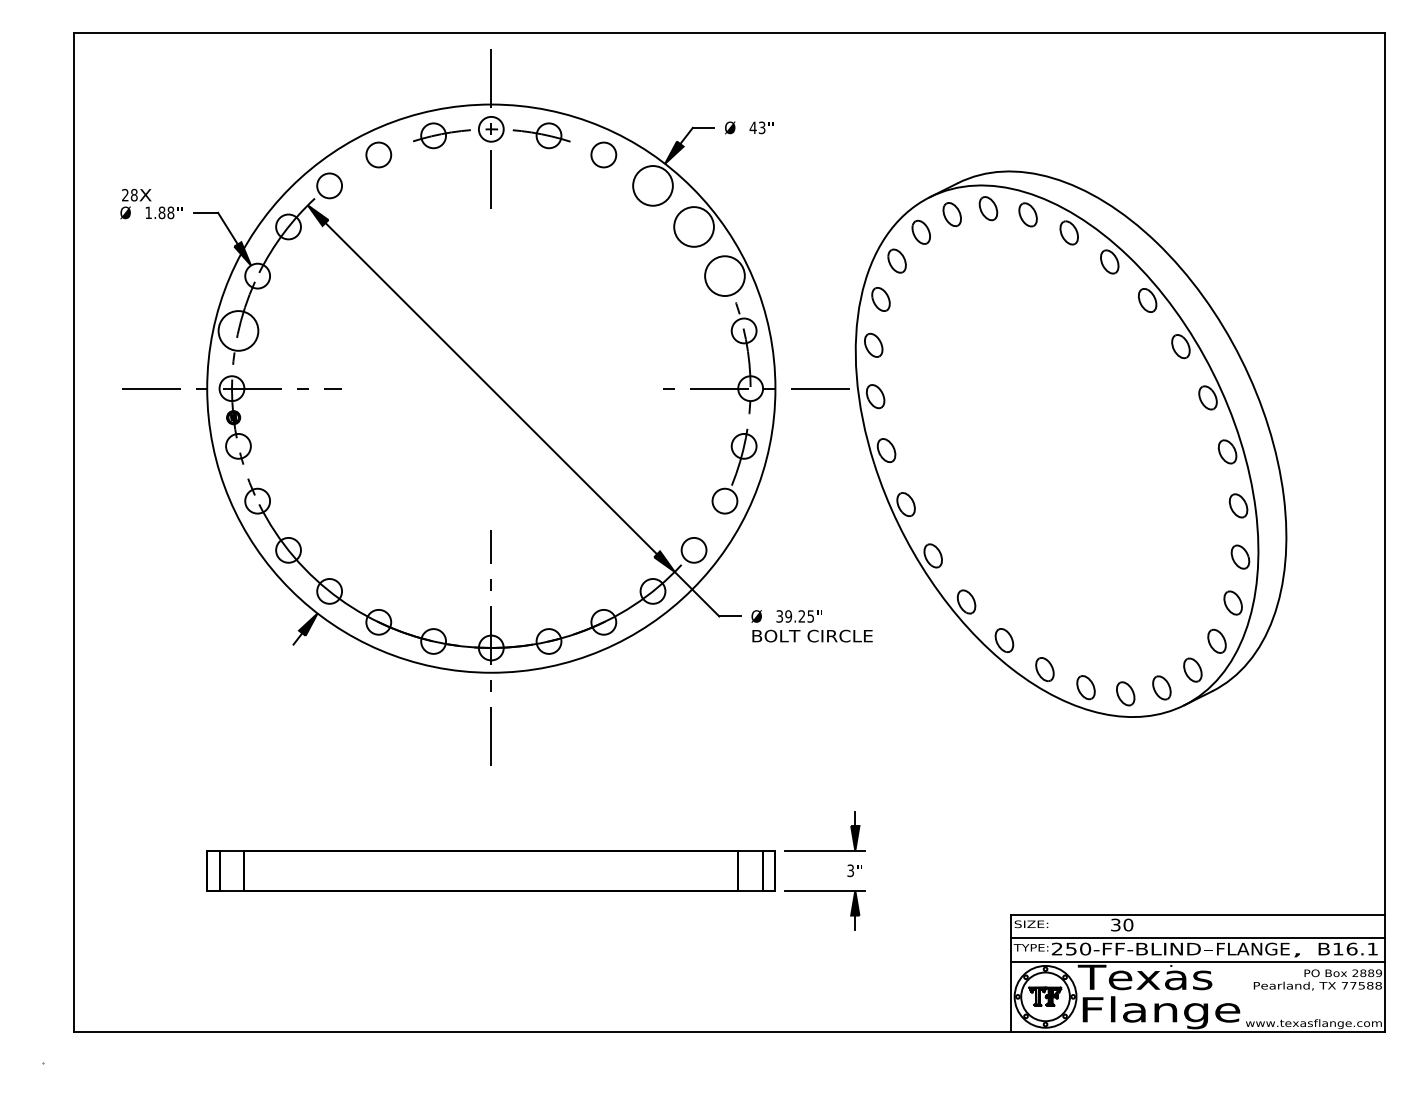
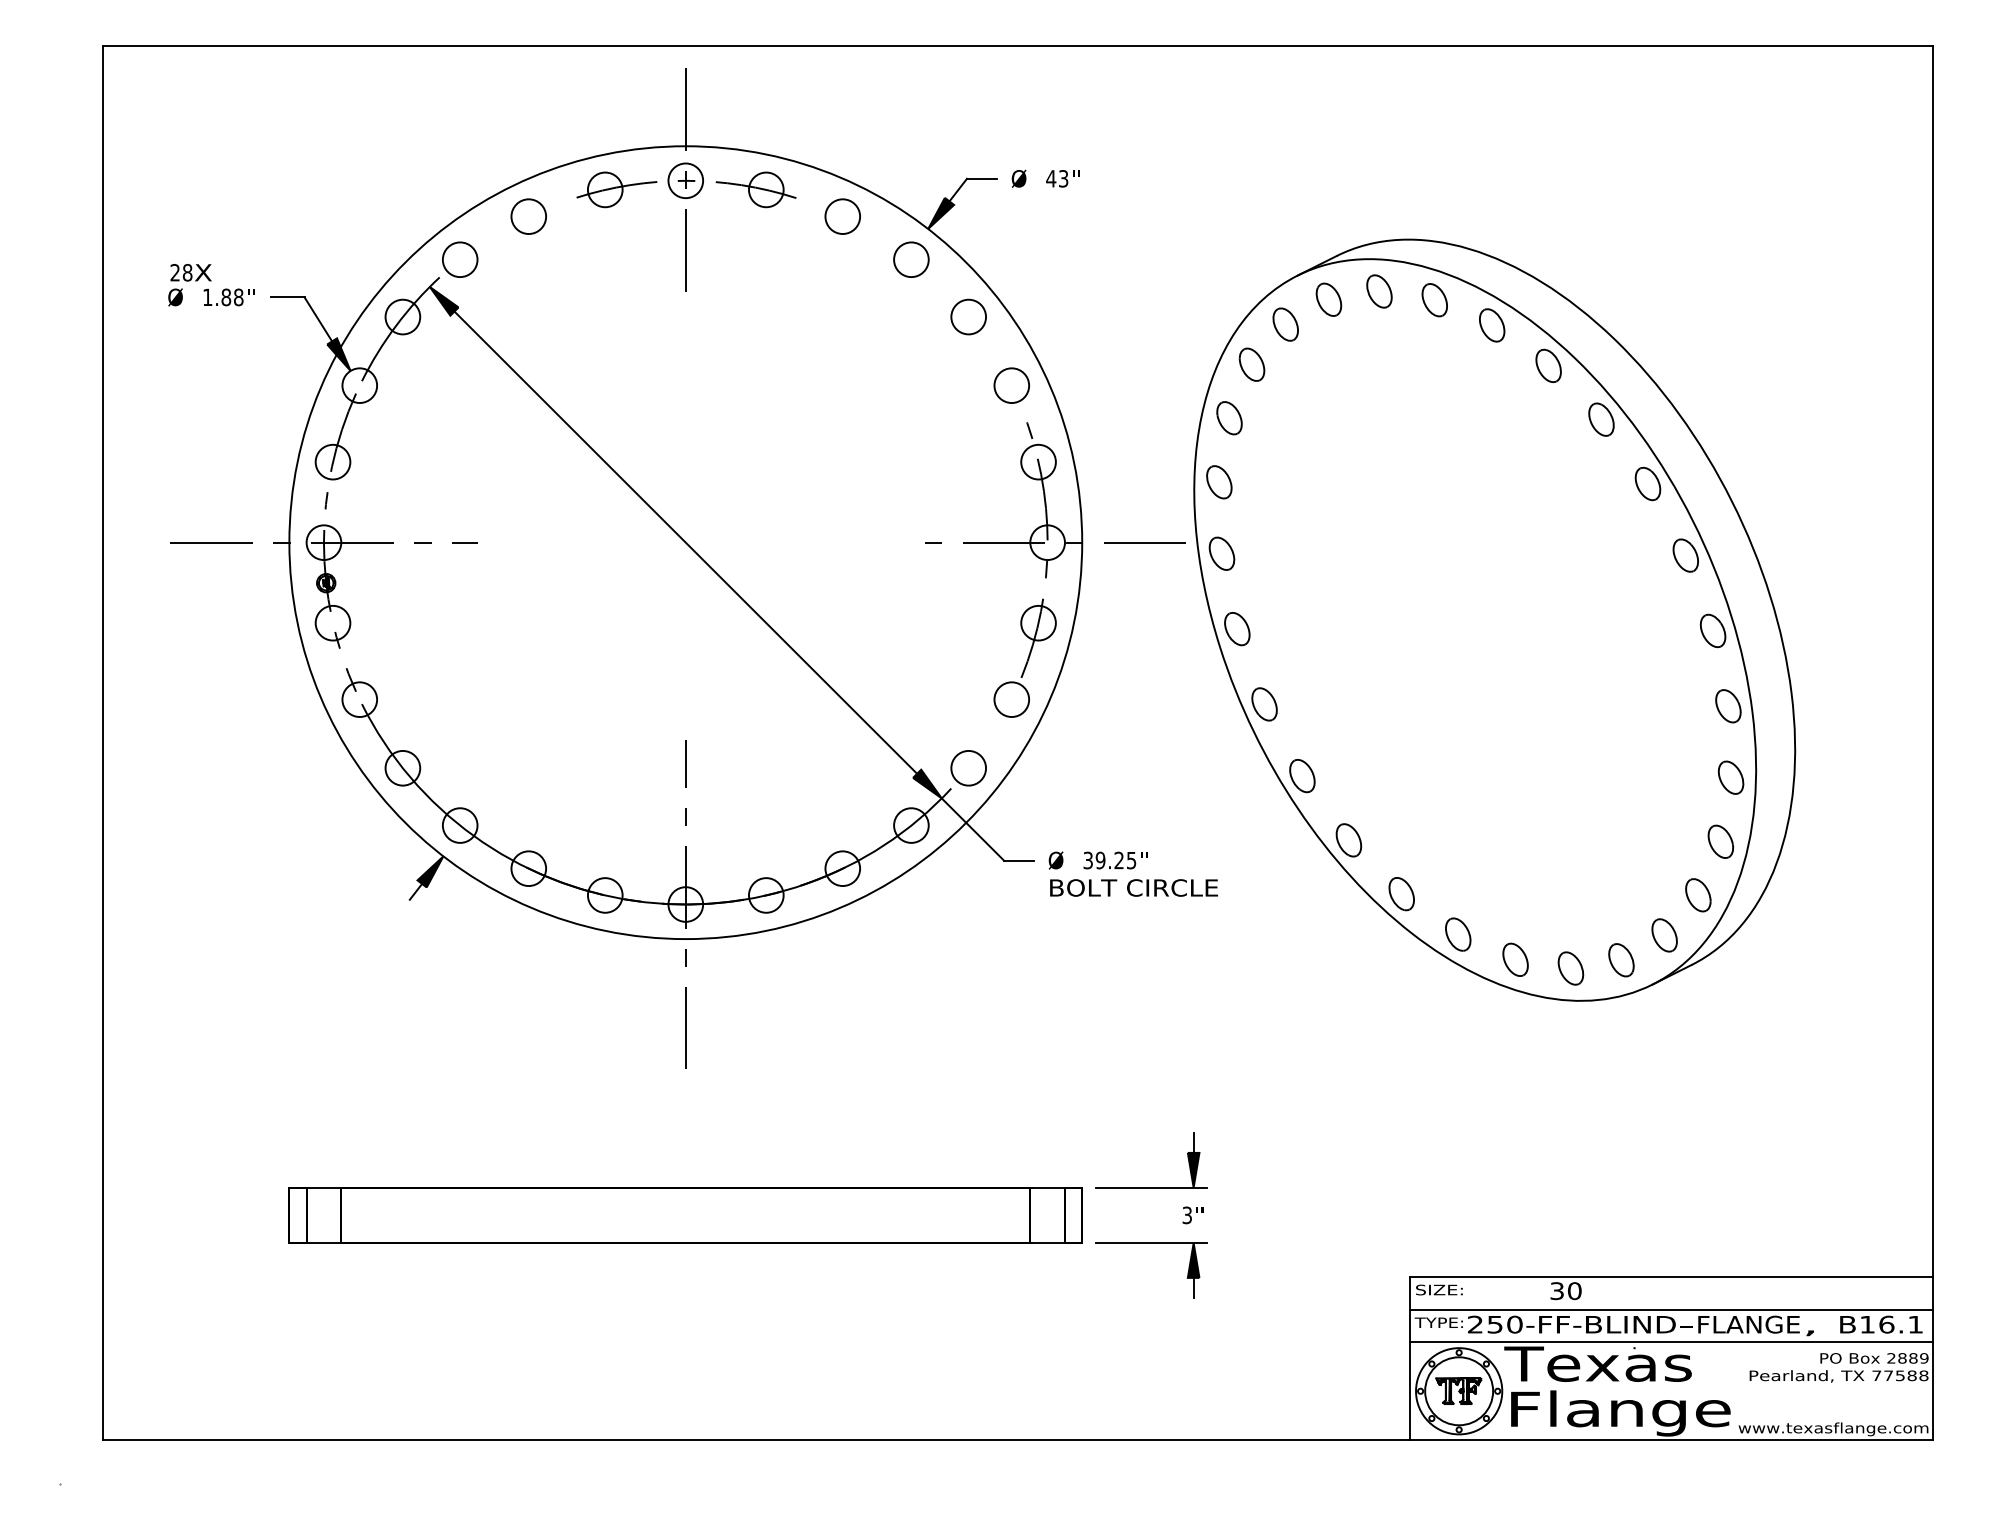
circle: (653, 185) -> (911, 259), size x0.62
circle: (693, 226) -> (968, 316), size x0.62
circle: (724, 276) -> (1011, 385), size x0.62
circle: (238, 330) -> (332, 461), size x0.62

